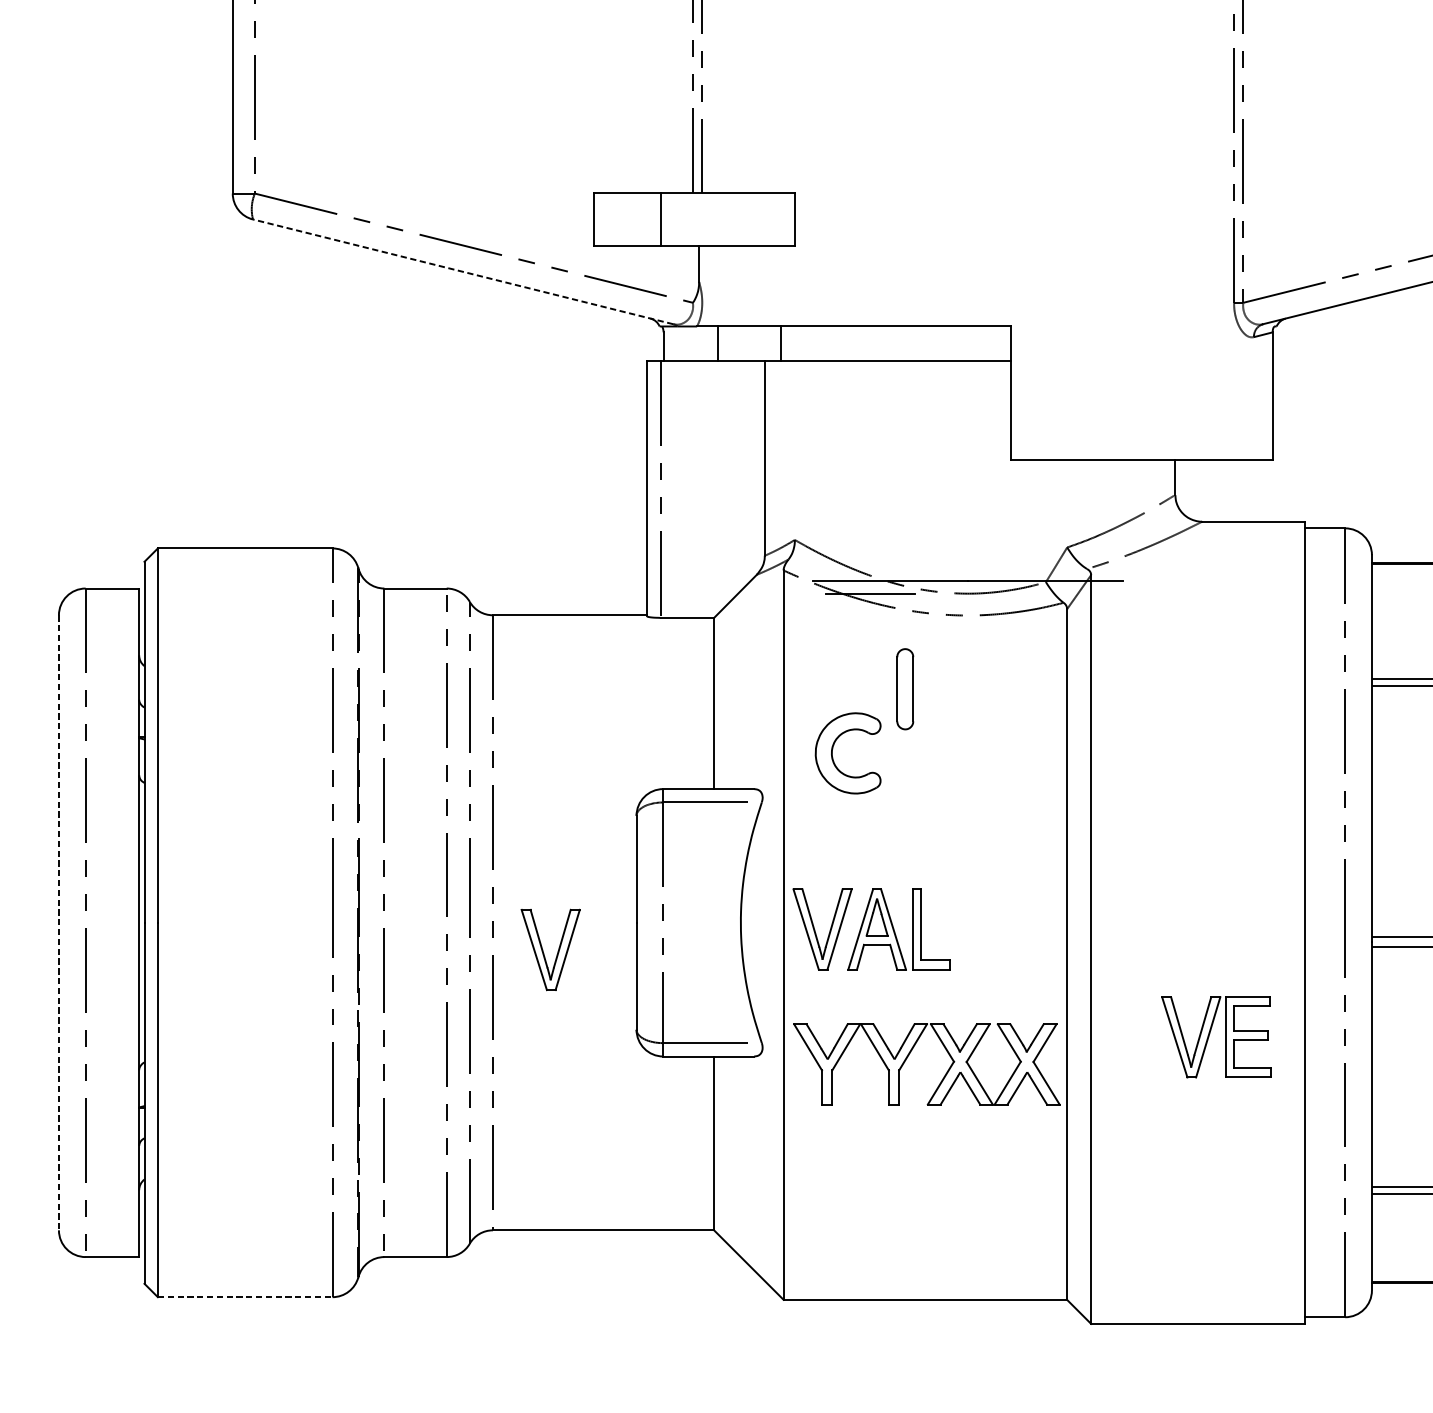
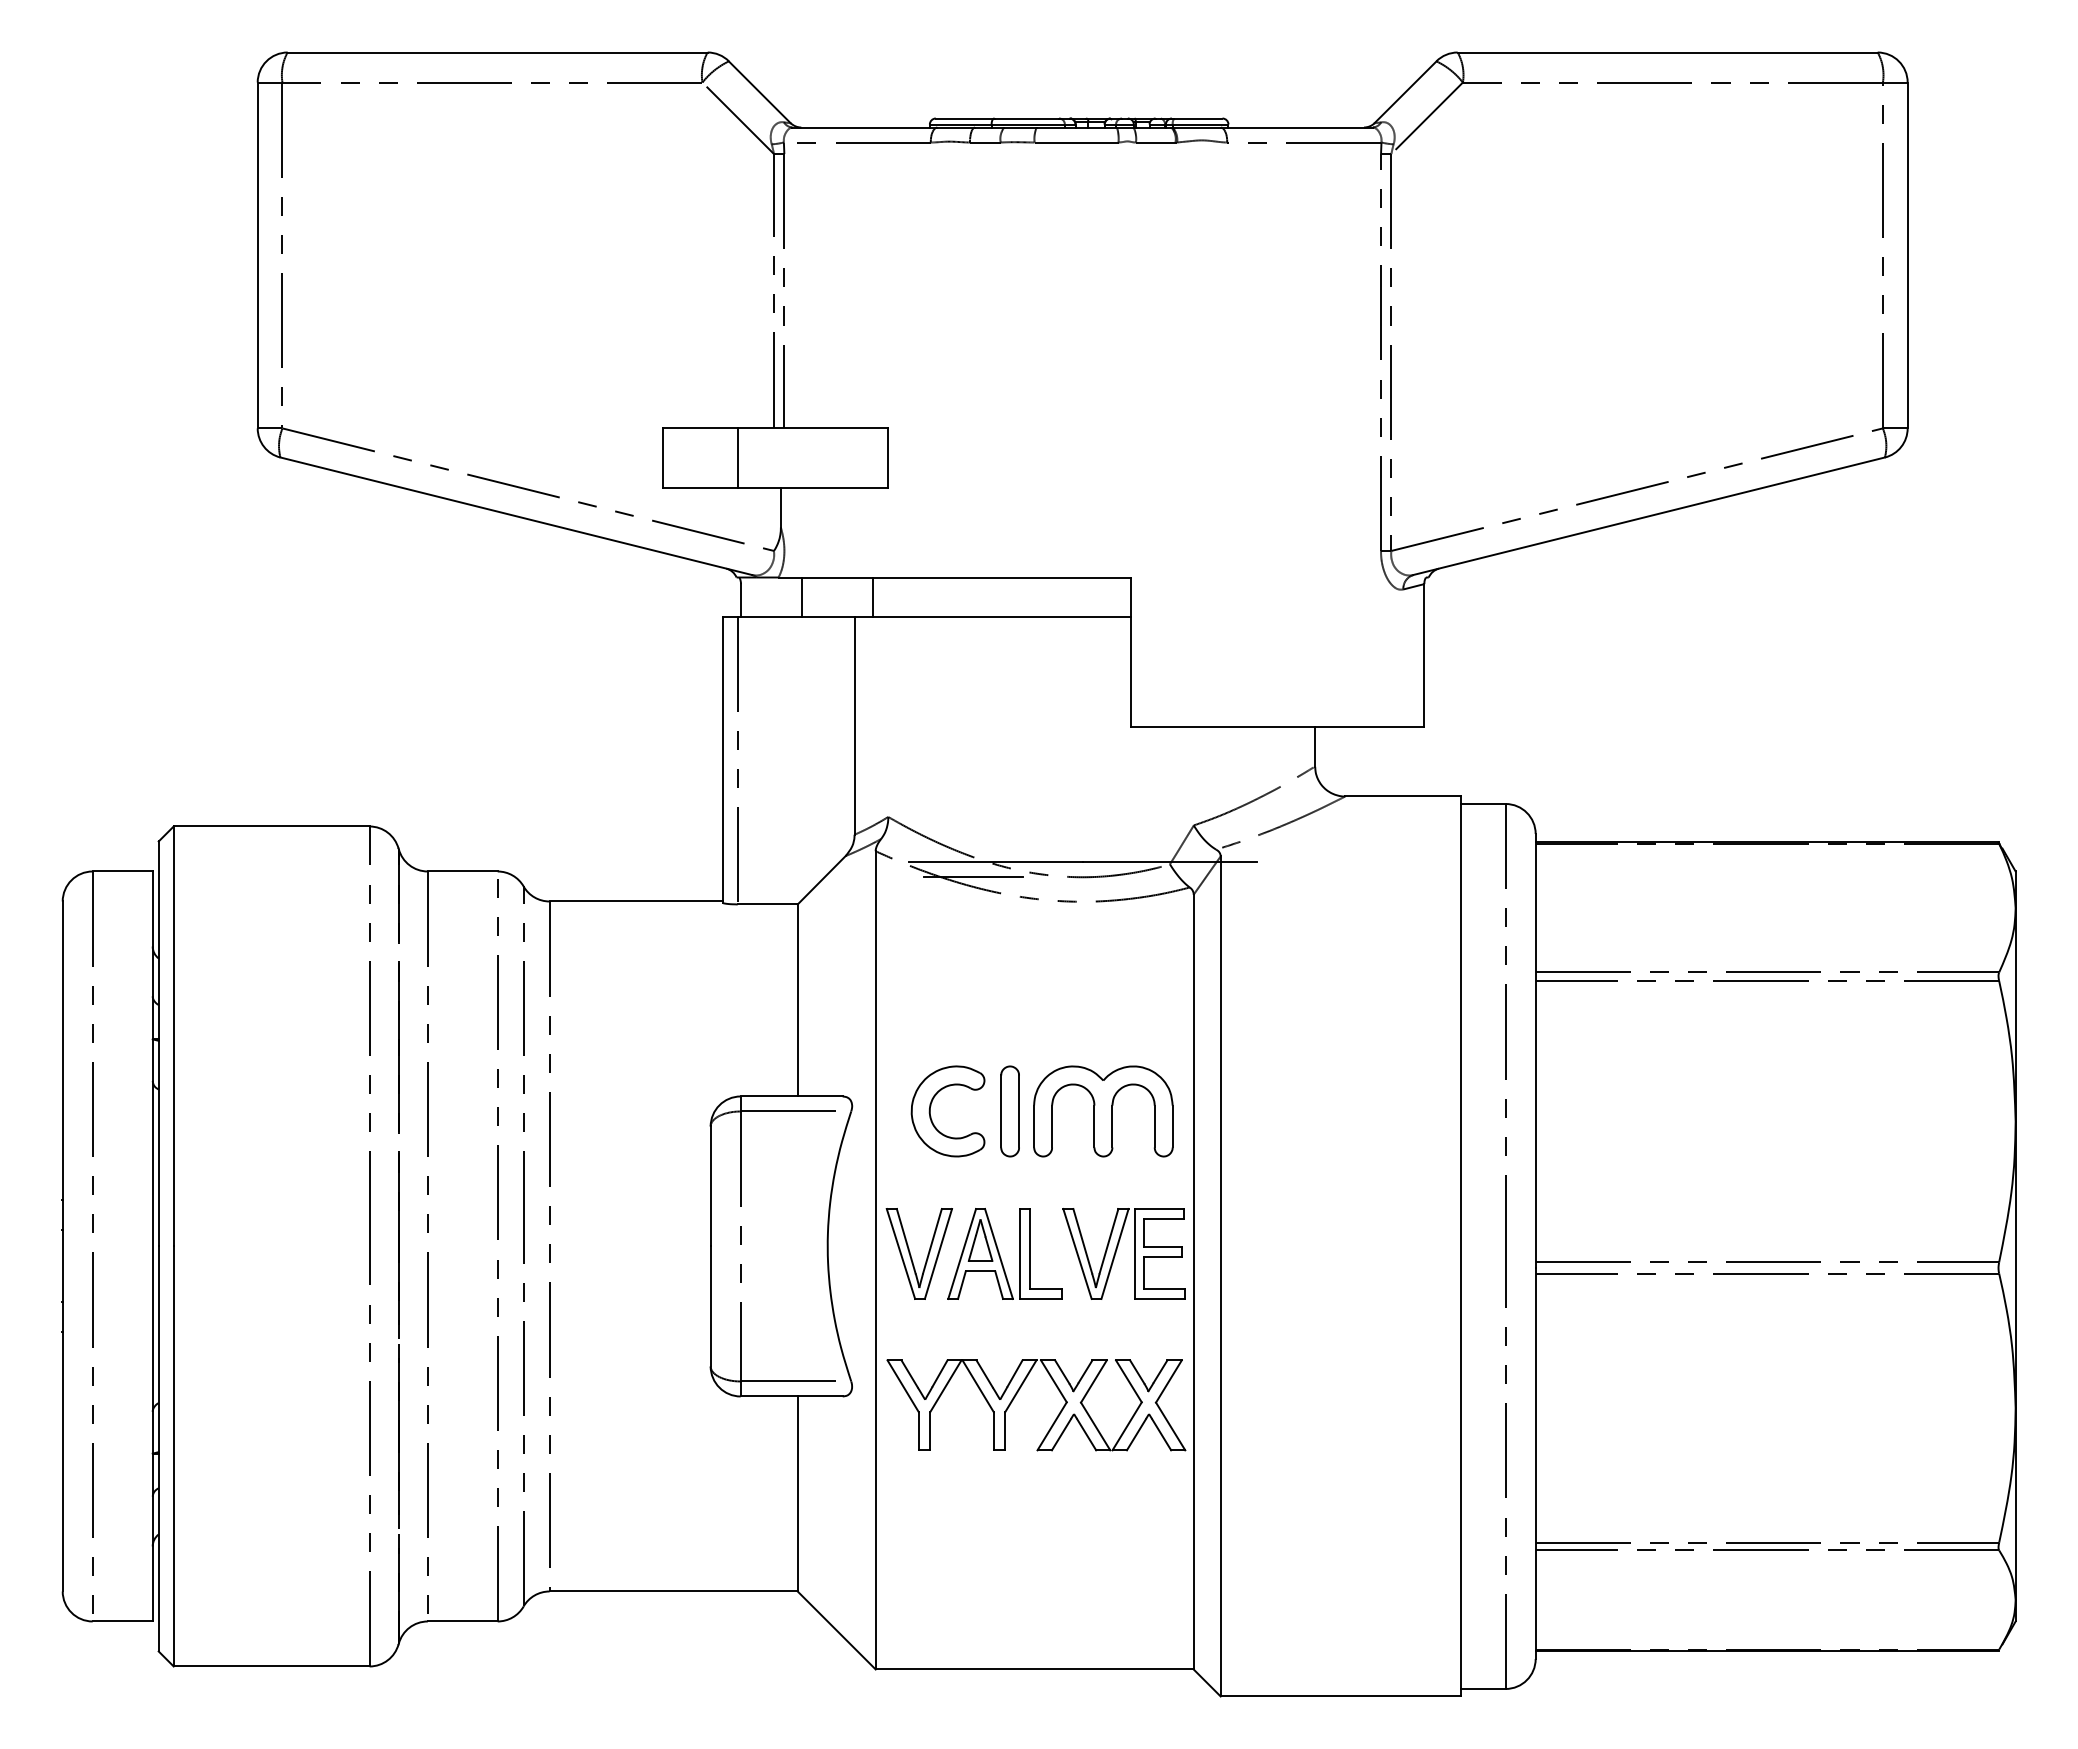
line: (463, 272) -> (516, 516), dashed -> solid
part: (904, 689) -> (1009, 1111), moved
part: (833, 748) -> (931, 1106), moved
part: (986, 802) -> (1103, 1111), added
line: (58, 922) -> (62, 1246), dashed -> solid
part: (543, 951) -> (606, 1278), removed
part: (1209, 1036) -> (1116, 1253), moved
line: (245, 1297) -> (271, 1666), dashed -> solid

